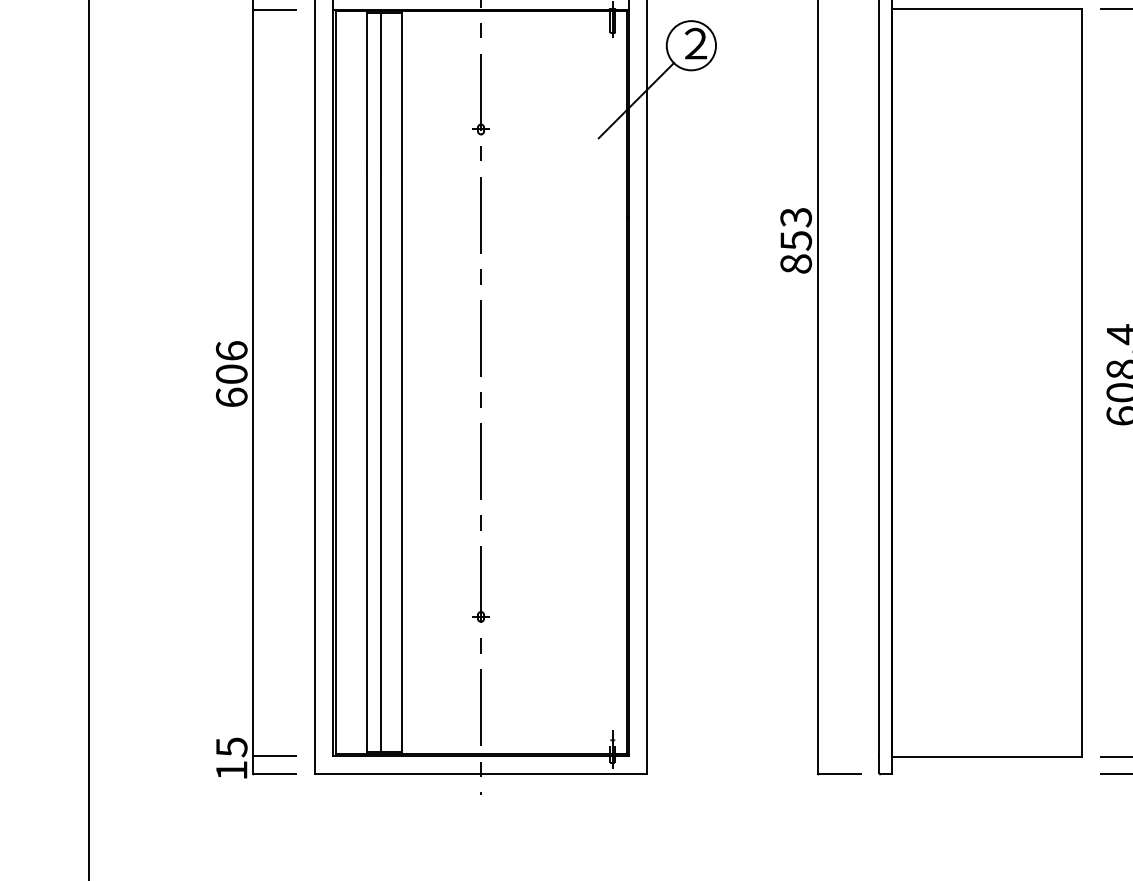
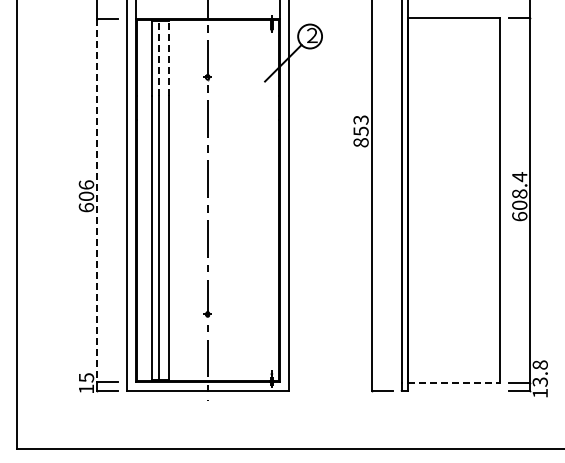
line: (402, 88) -> (169, 57), solid -> dashed
line: (379, 90) -> (158, 58), solid -> dashed
line: (254, 384) -> (97, 201), solid -> dashed
line: (988, 756) -> (454, 382), solid -> dashed

